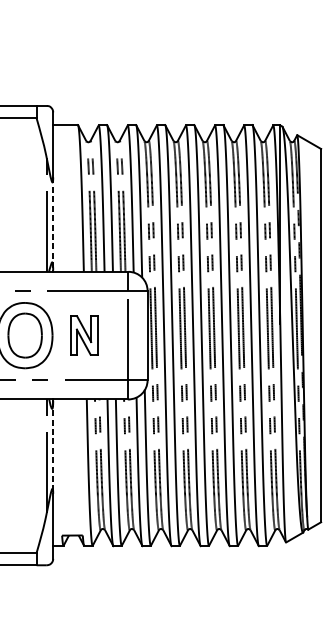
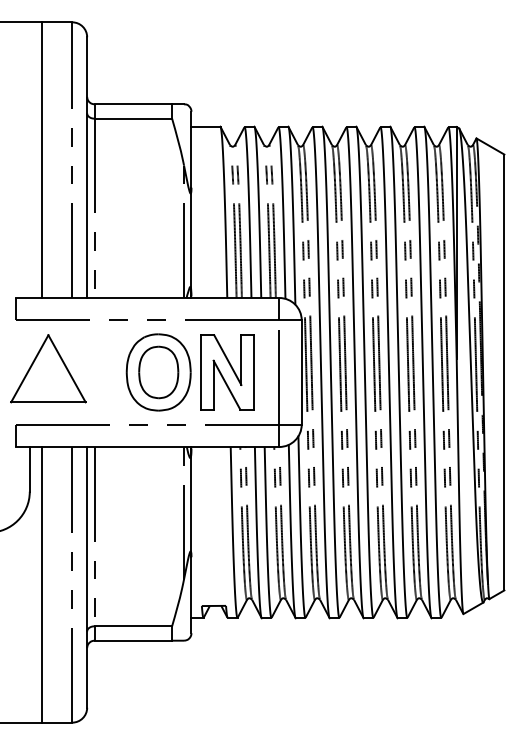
line: (53, 224) -> (191, 242), dashed -> solid
part: (84, 335) -> (227, 372), size x1.67
line: (53, 447) -> (191, 503), dashed -> solid

